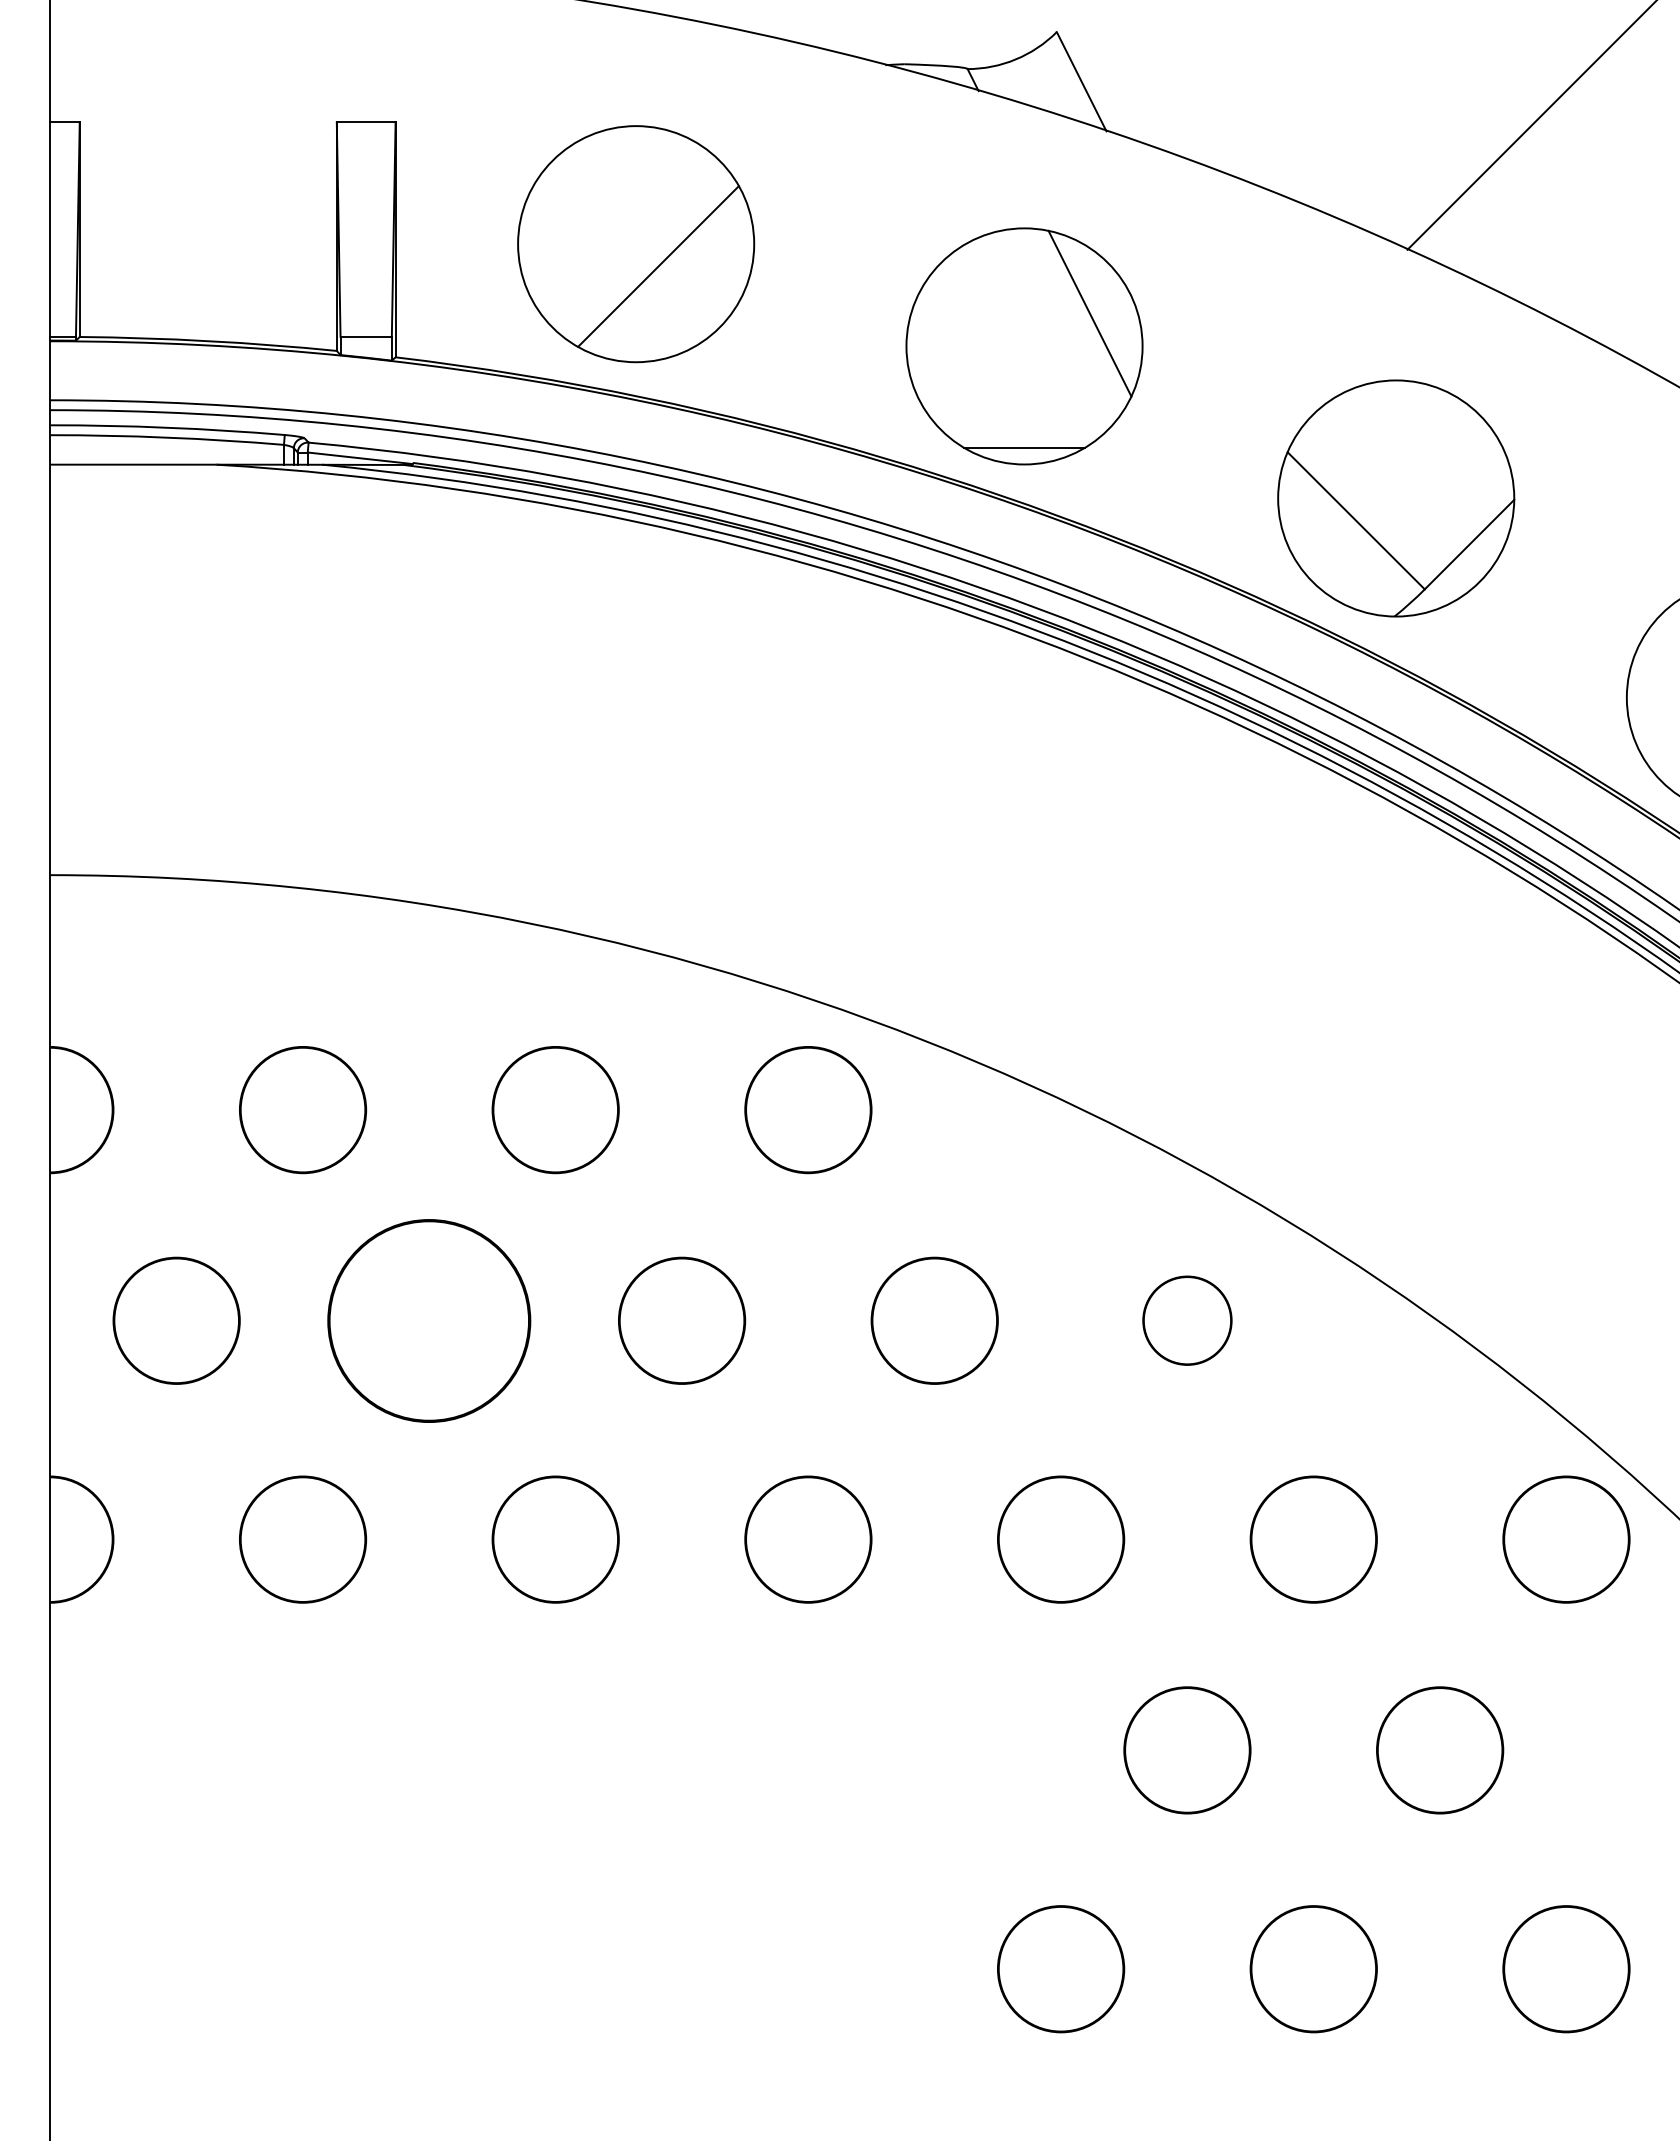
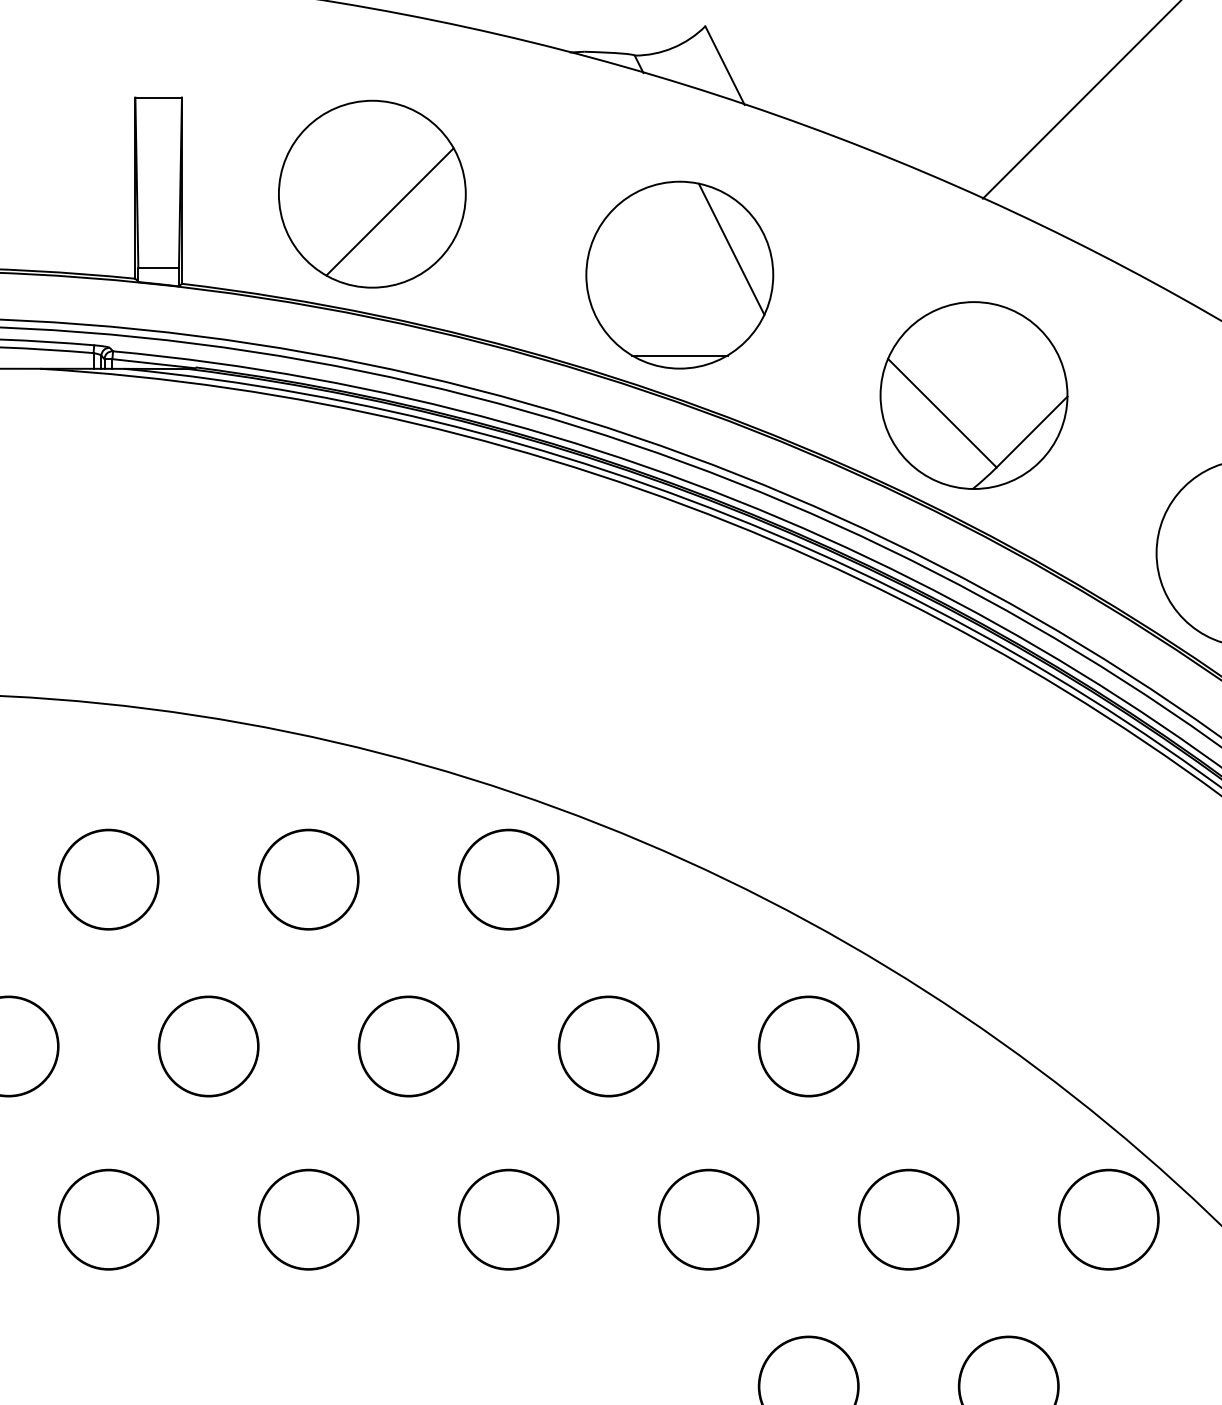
circle: (429, 1320) -> (208, 1046), size x0.62
circle: (1187, 1320) -> (808, 1046), size x1.43

